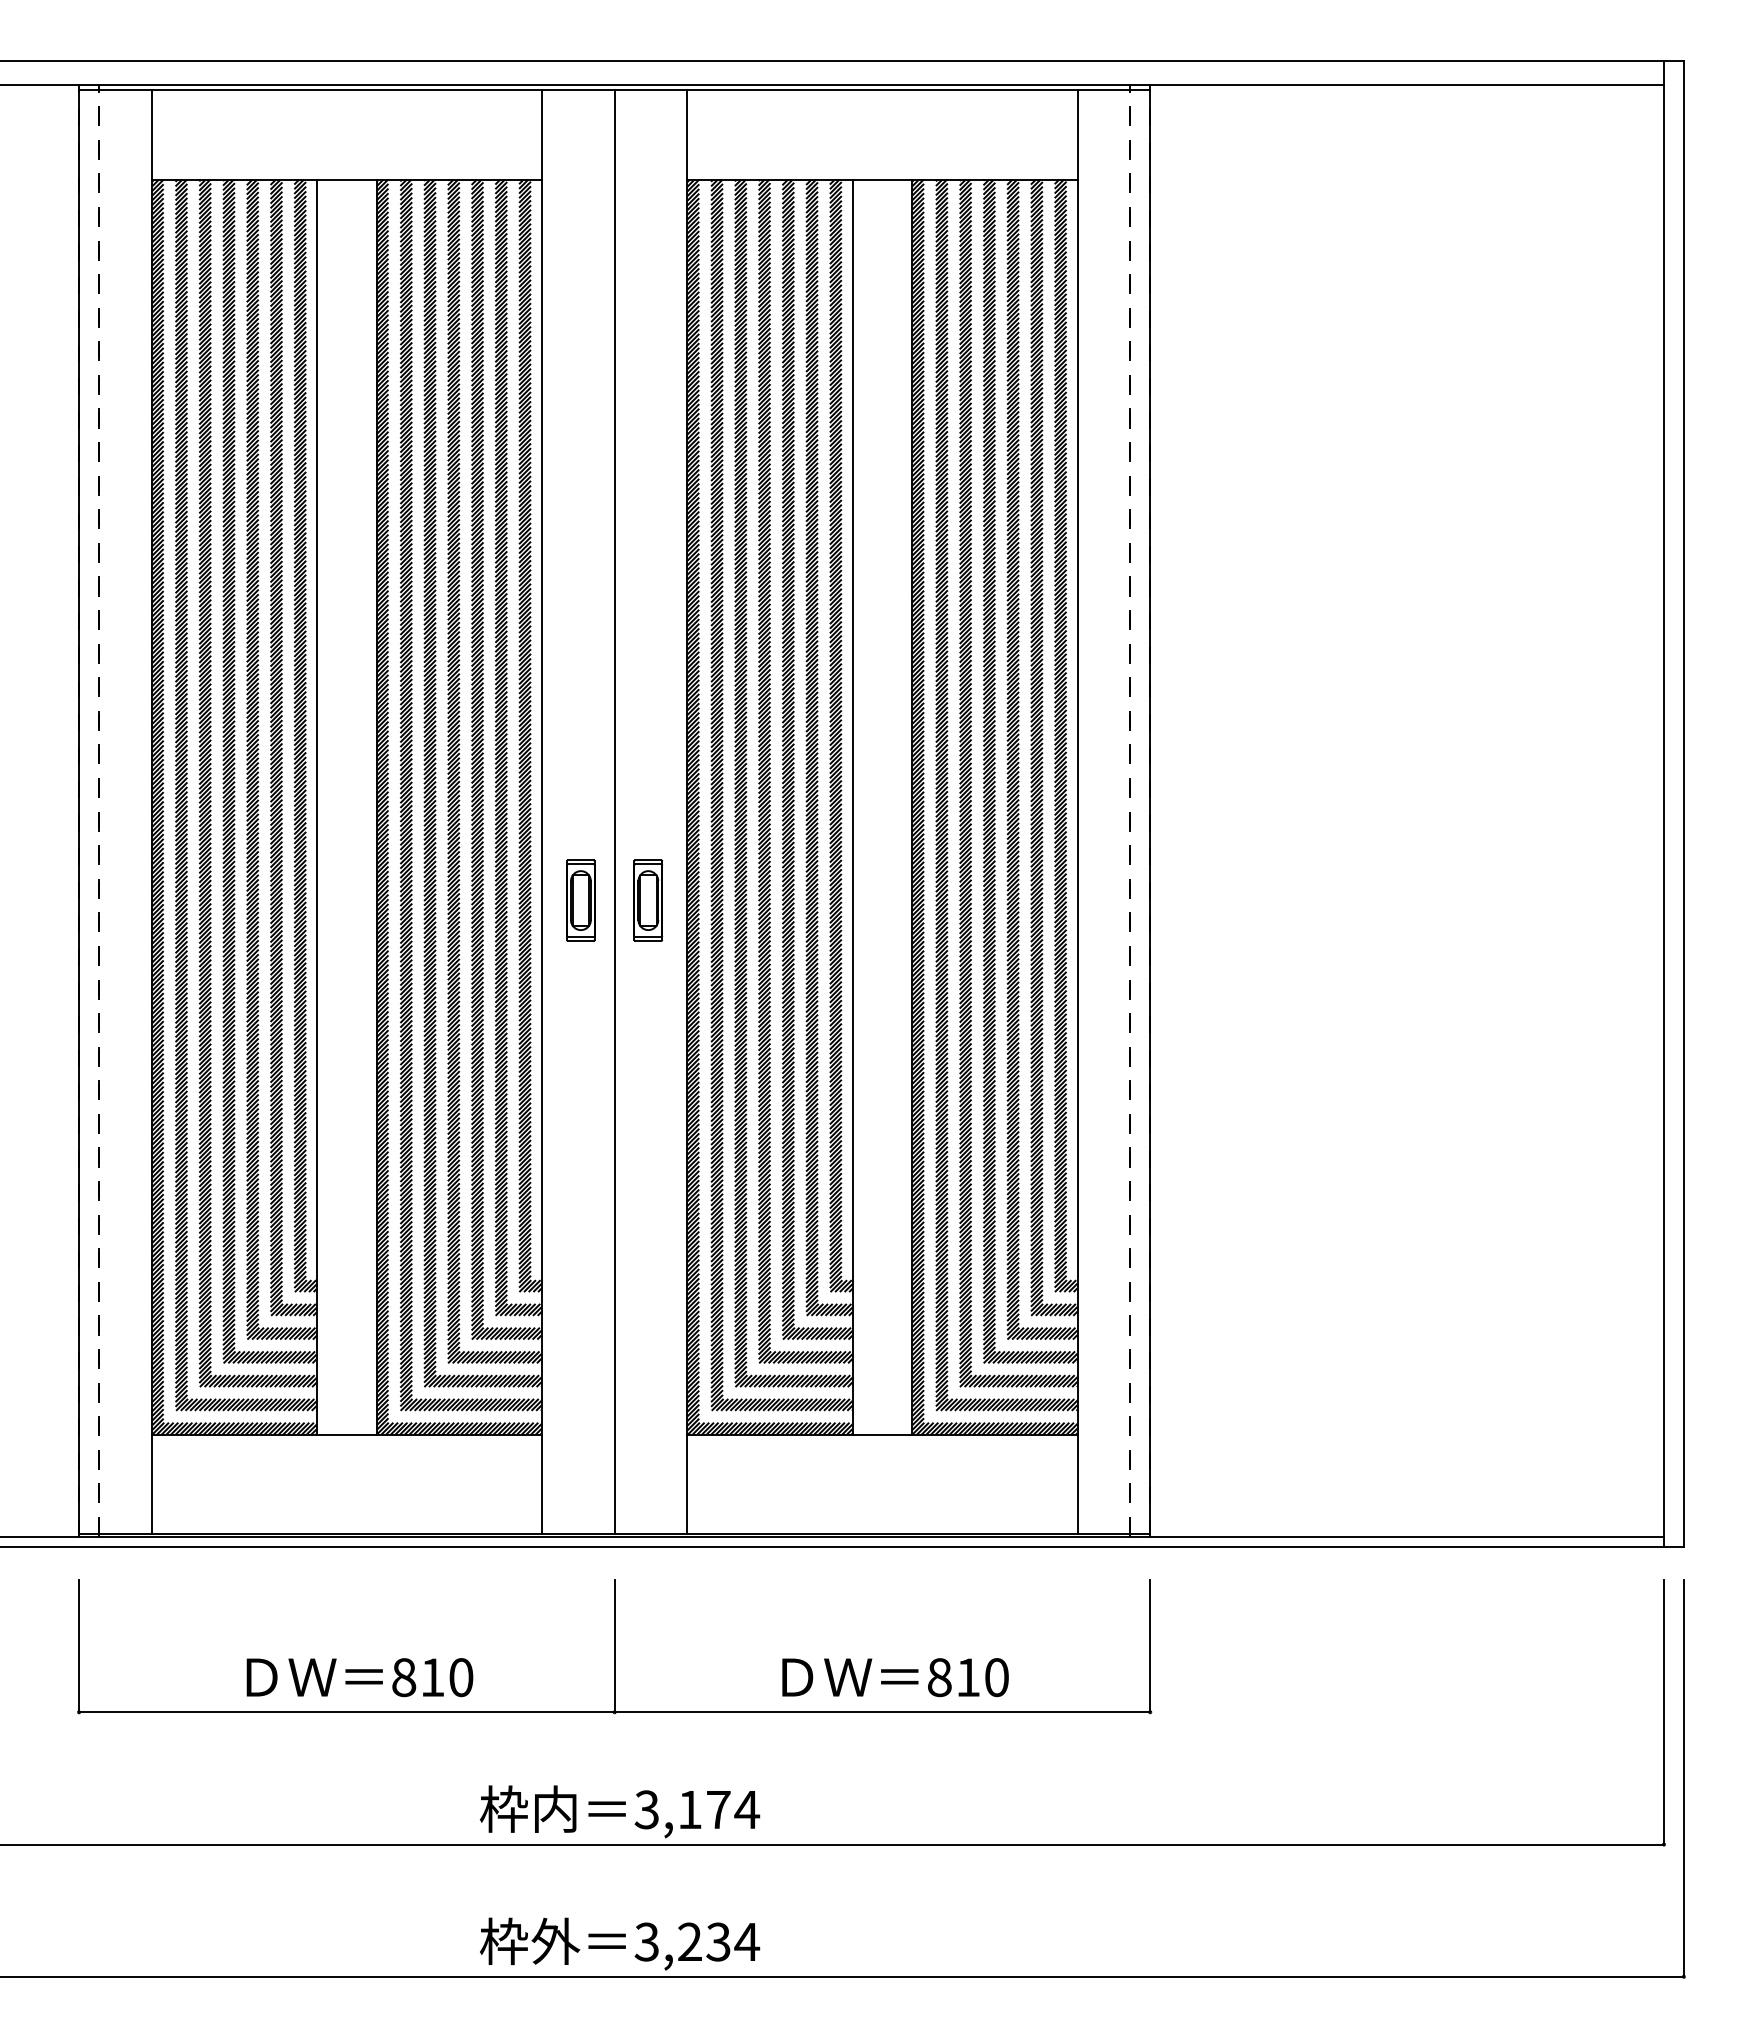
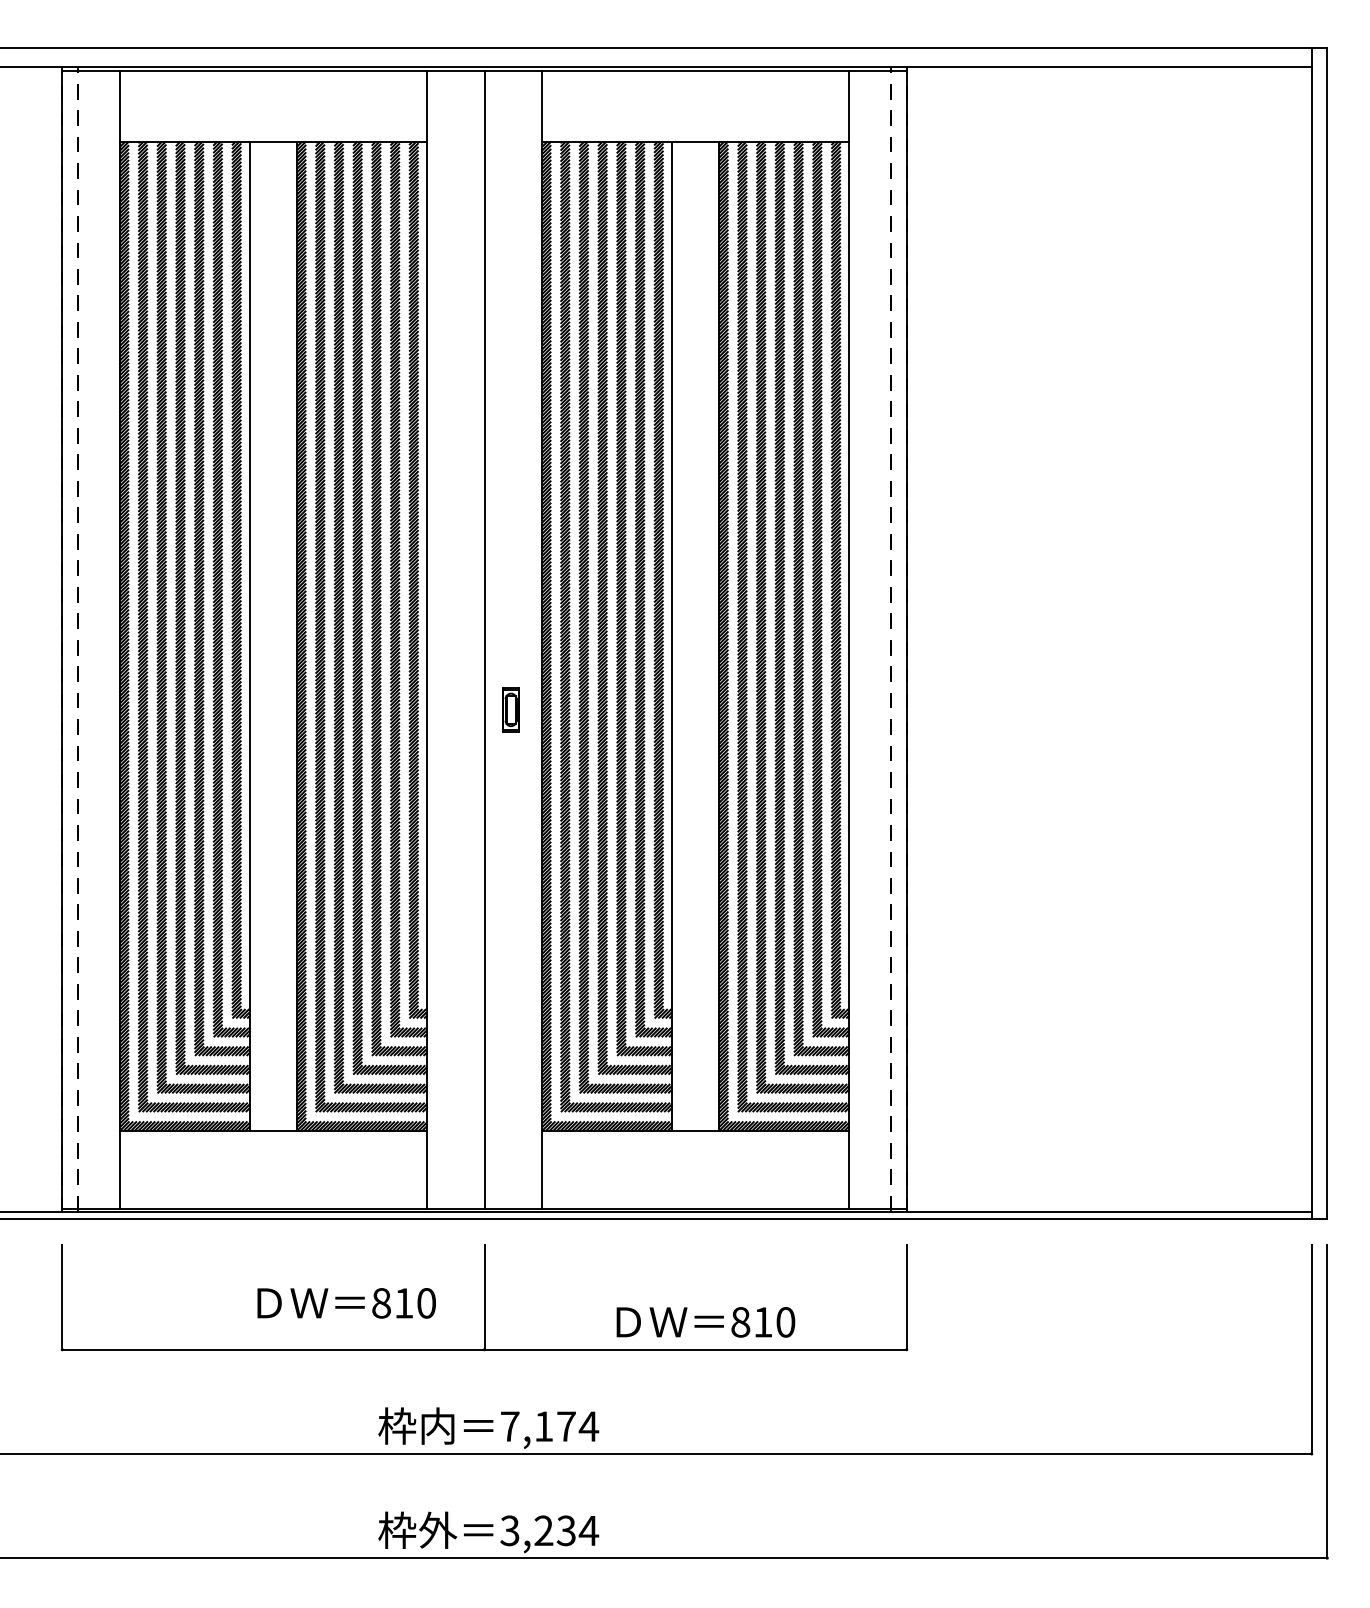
part: (580, 900) -> (457, 709), removed
part: (647, 900) -> (510, 709), size x0.7
text: (359, 1677) -> (346, 1303), moved
text: (646, 1809) -> (509, 1426), 3,174 -> 7,174

